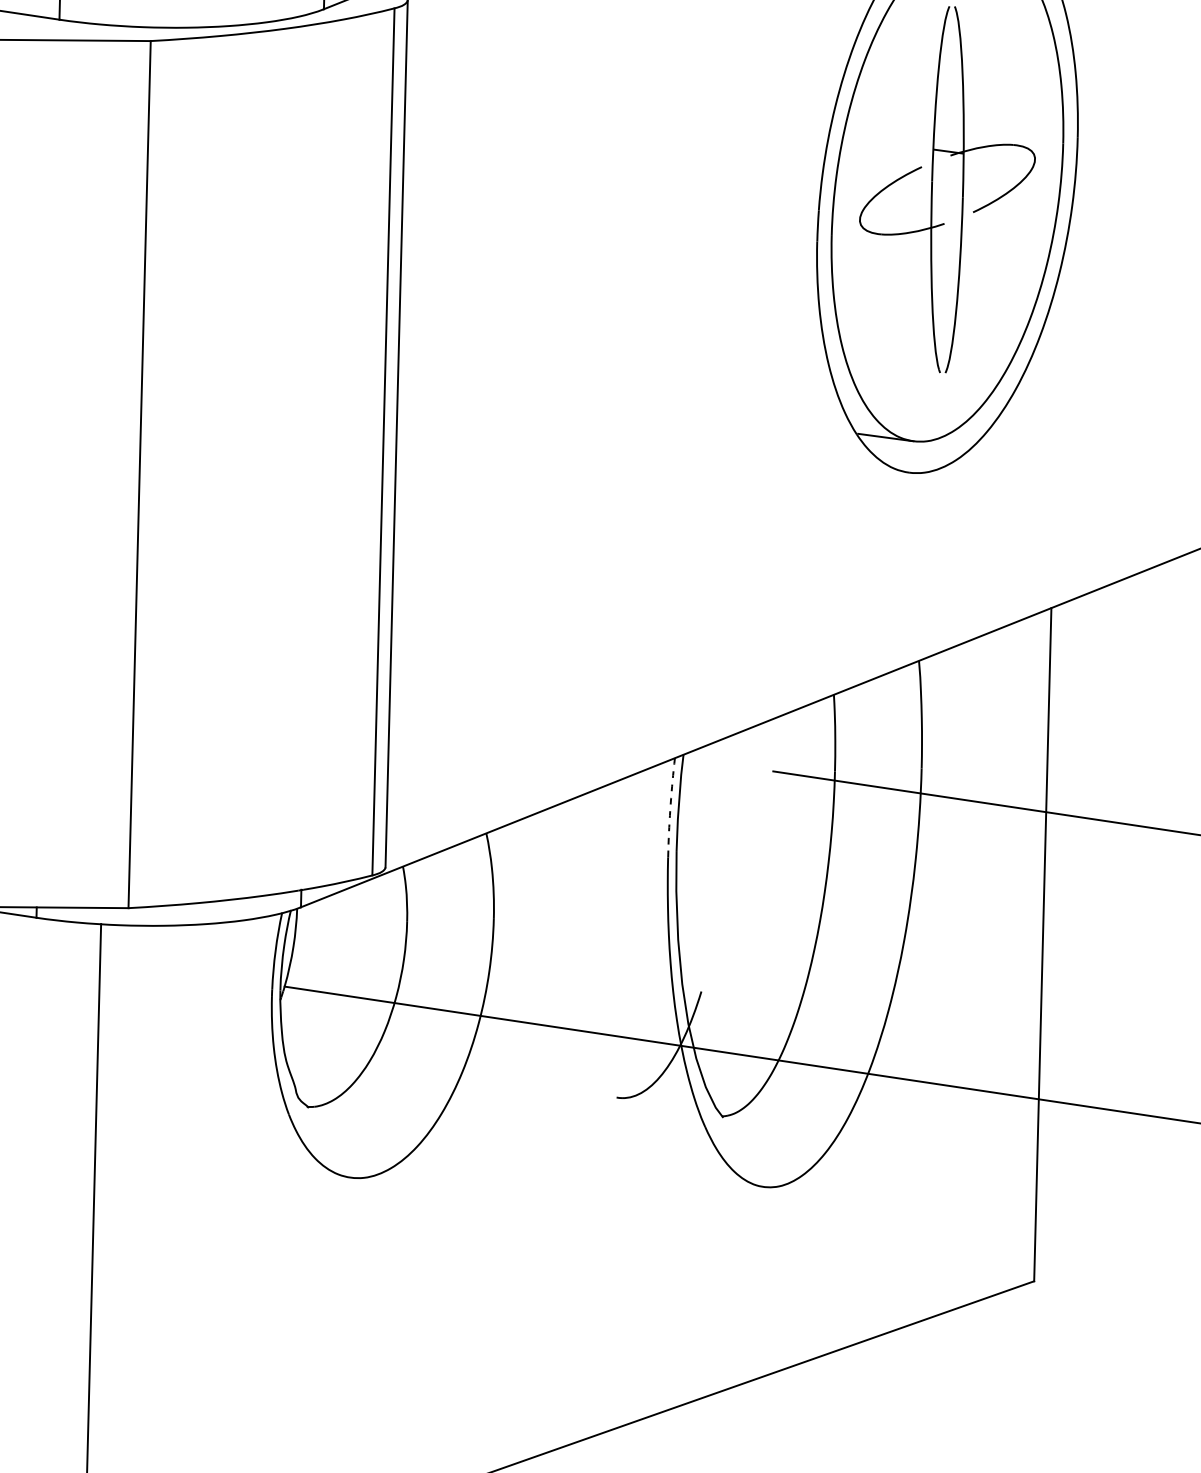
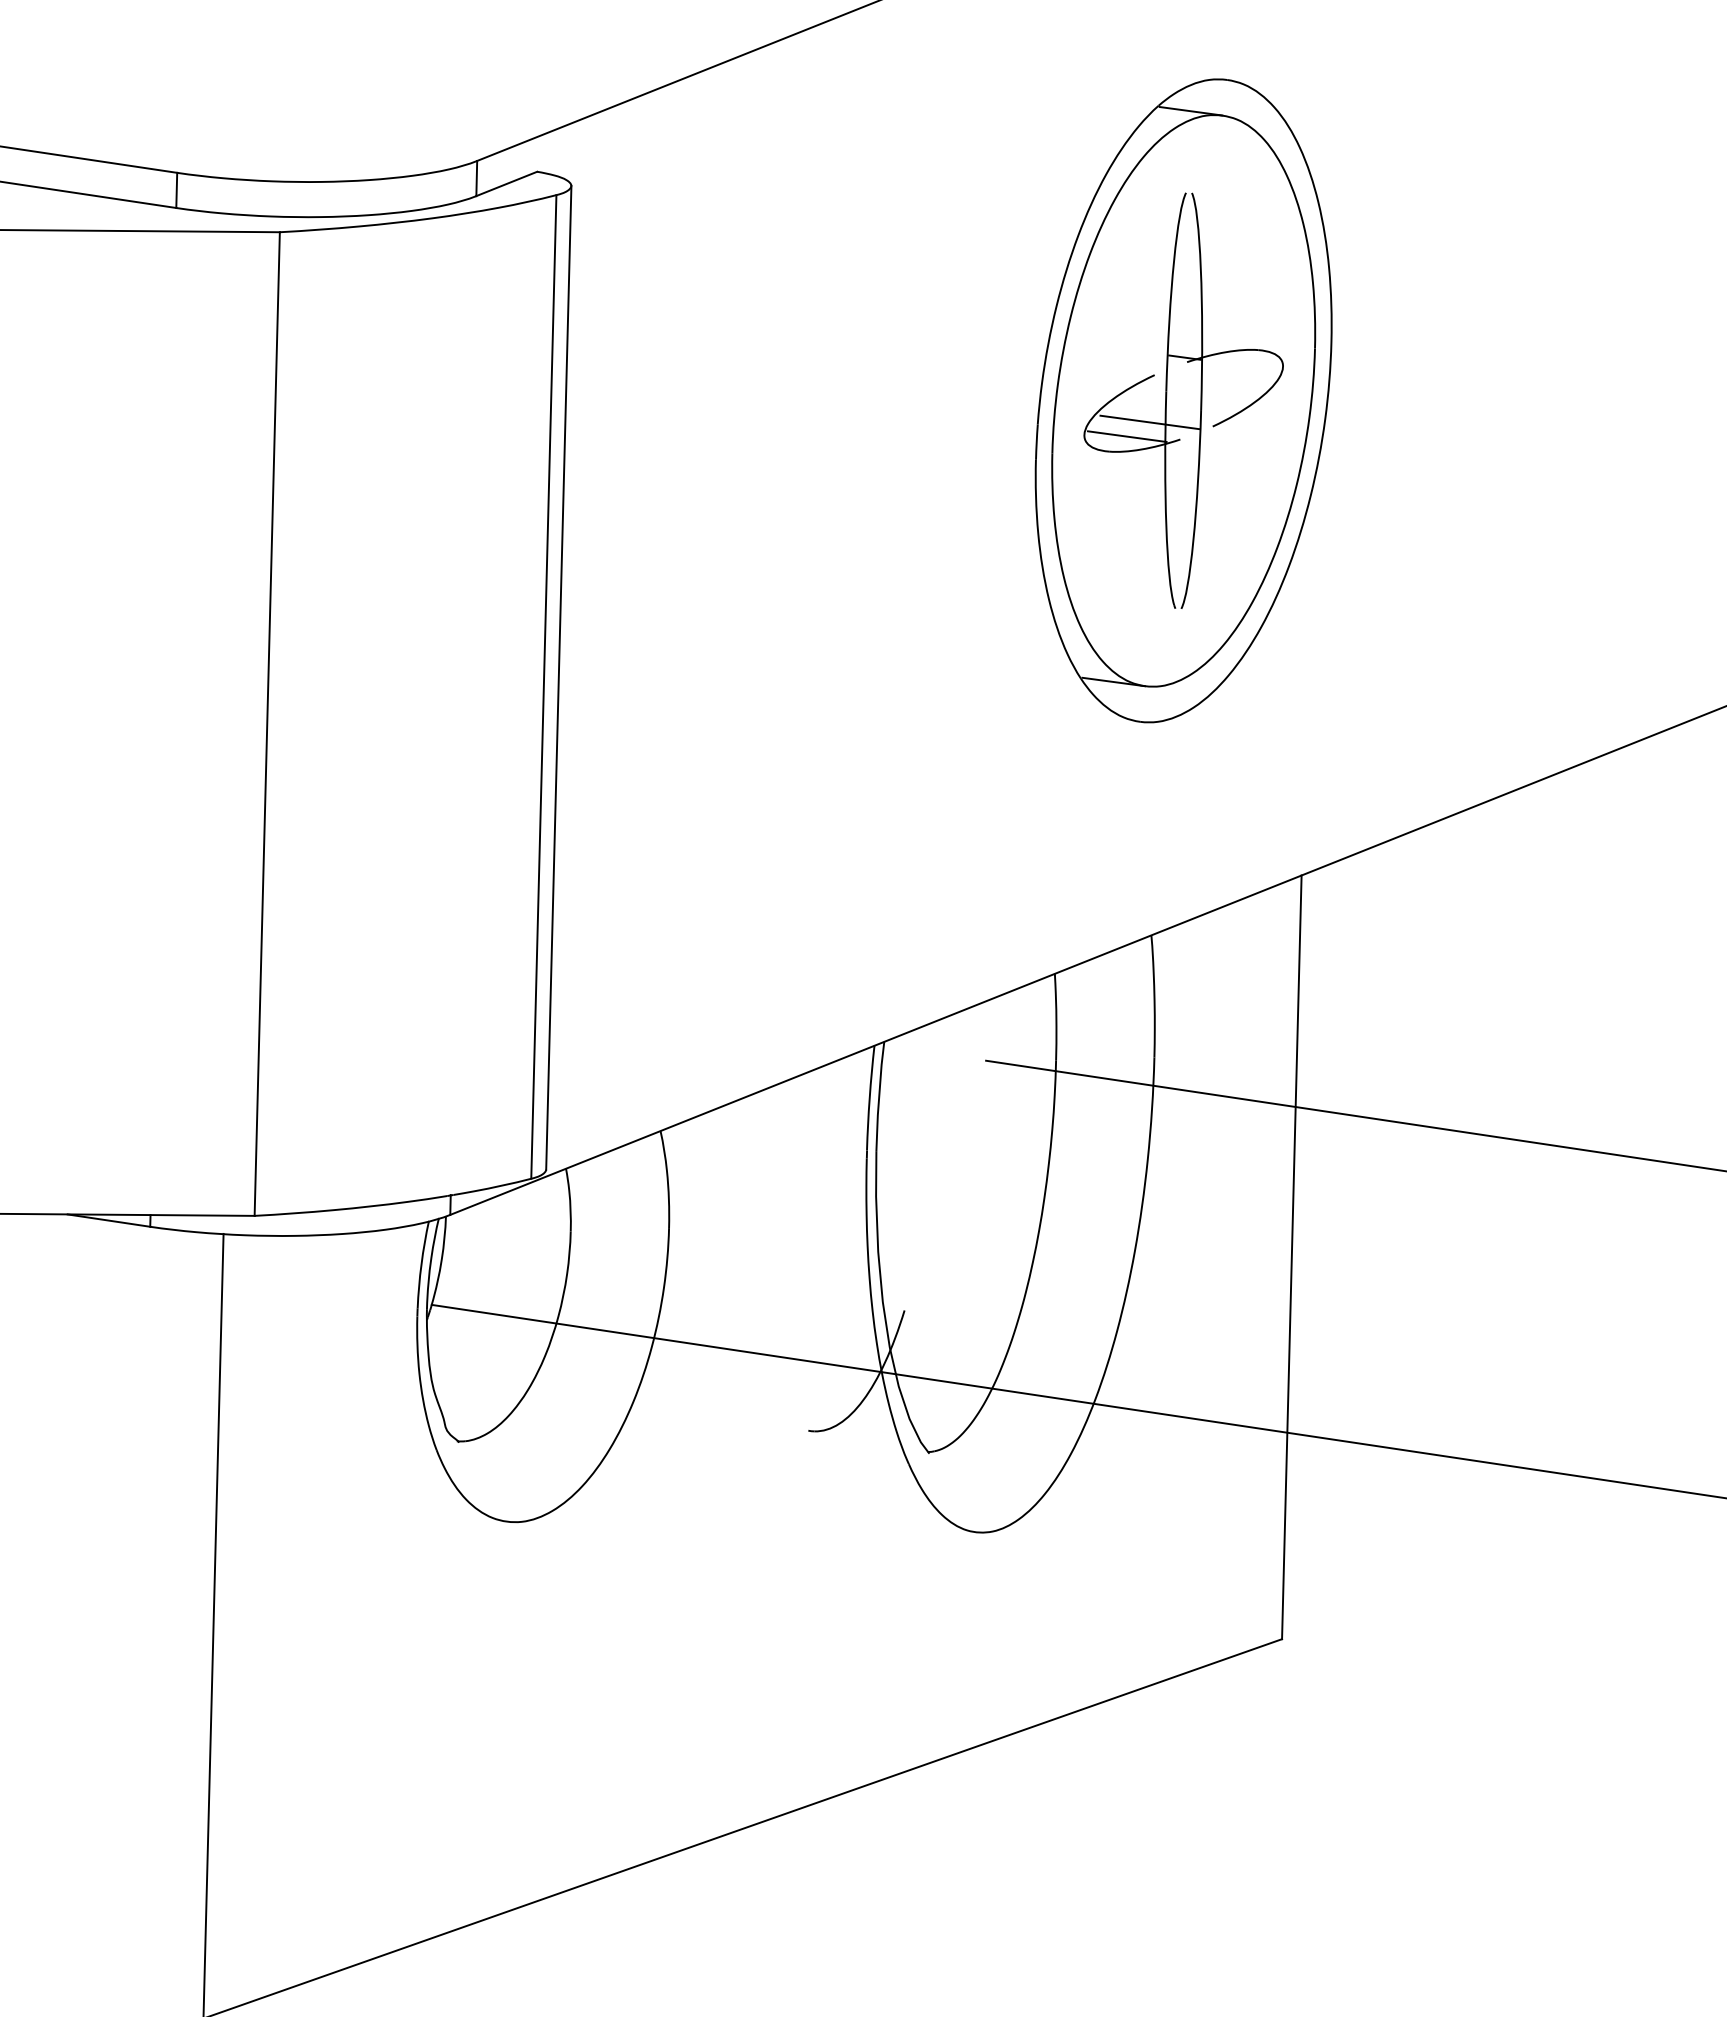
line: (917, 208) -> (1149, 422), added
line: (897, 221) -> (1126, 436), added
arc: (670, 803) -> (869, 1097), dashed -> solid

